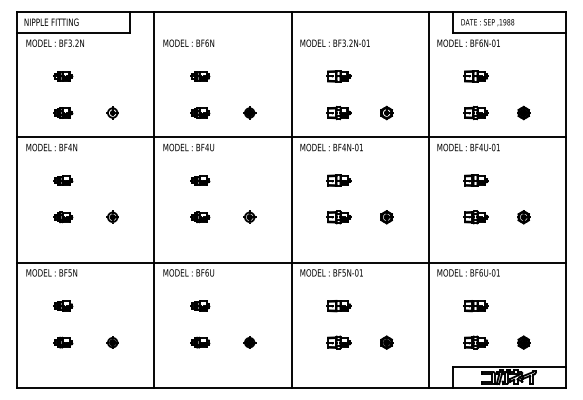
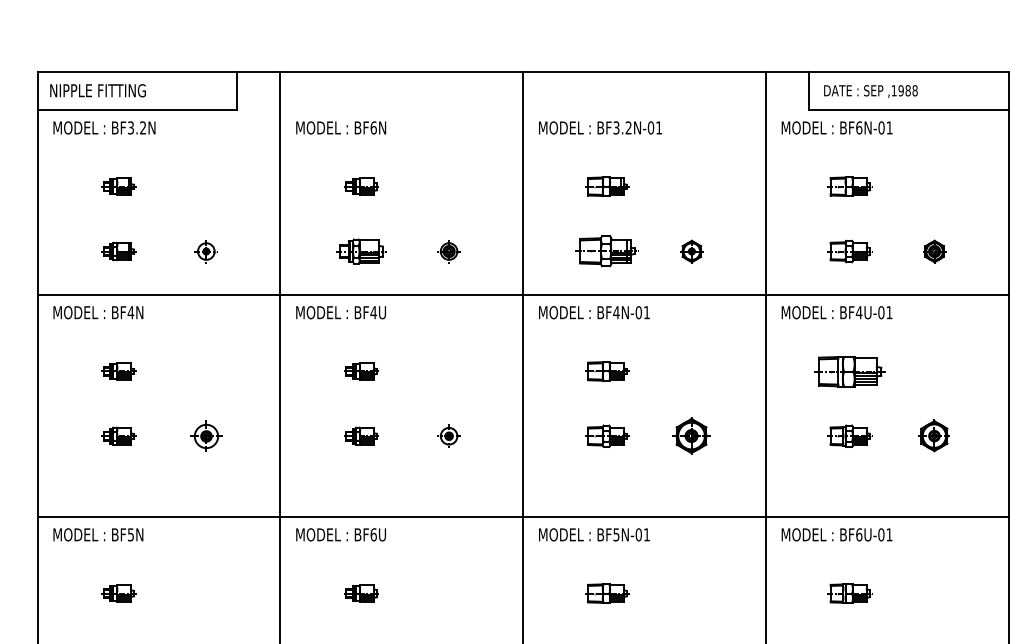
part: (200, 112) -> (361, 250), size x1.4
part: (338, 113) -> (606, 252), size x1.4
part: (475, 180) -> (849, 371), size x1.6
part: (112, 216) -> (205, 434), size x1.4
part: (386, 217) -> (691, 436), size x1.6
part: (523, 217) -> (934, 436), size x1.4

